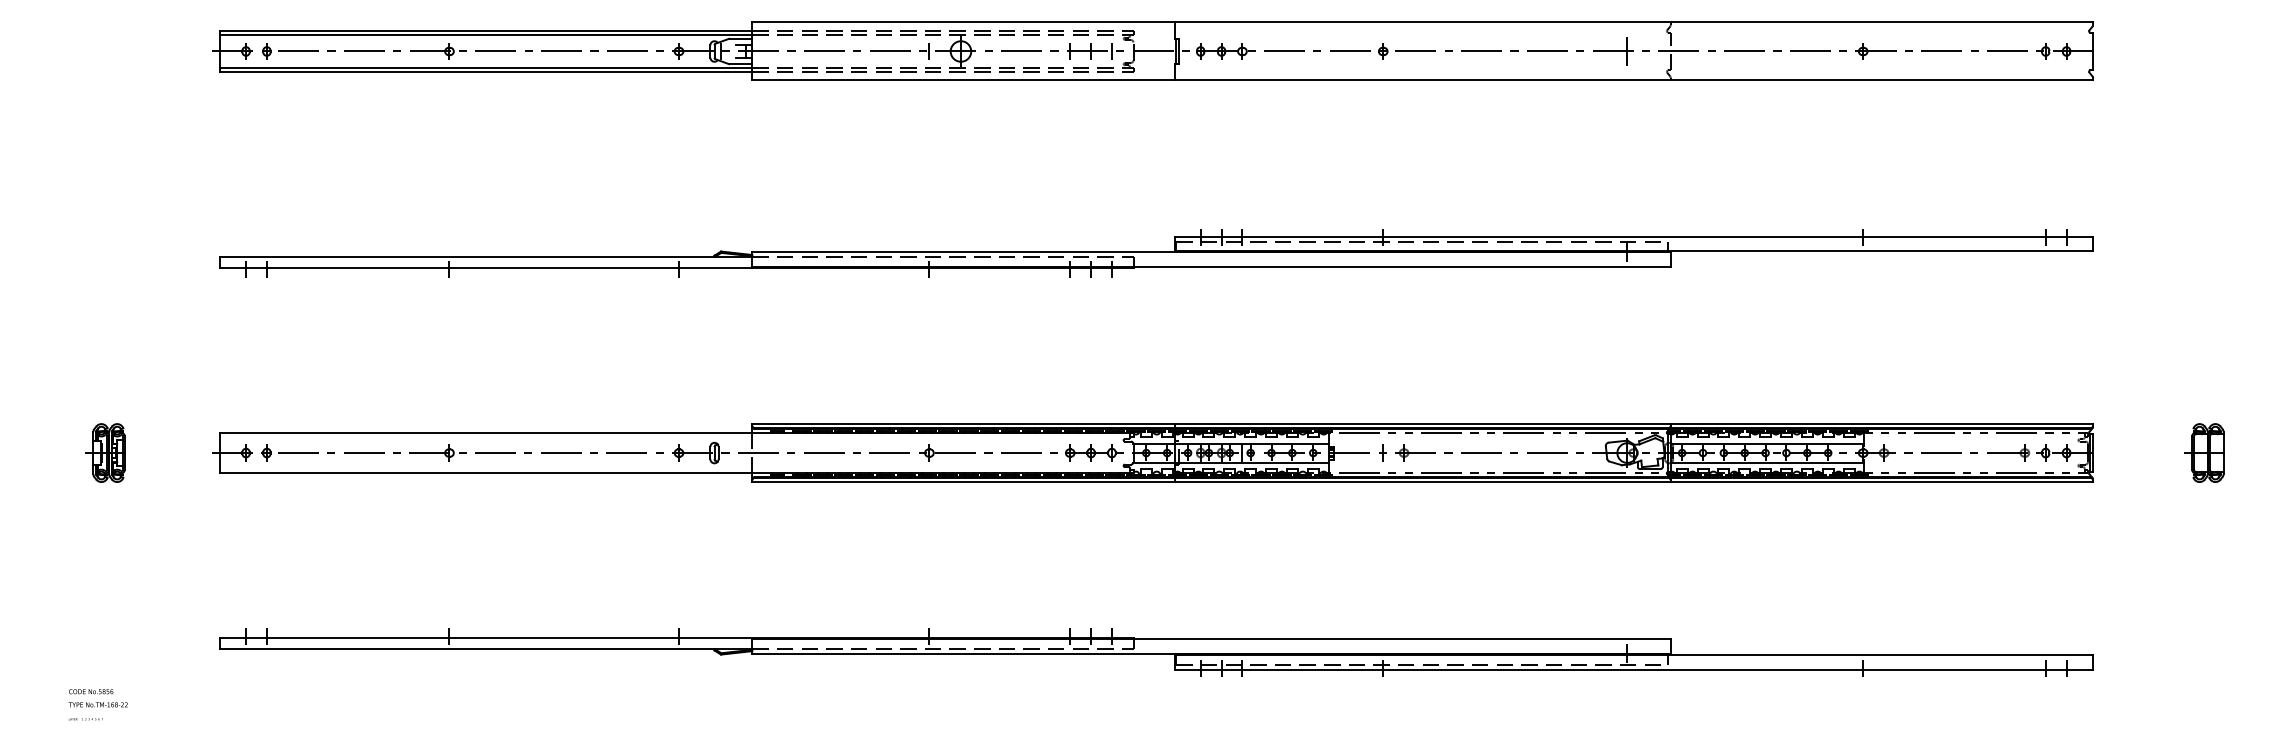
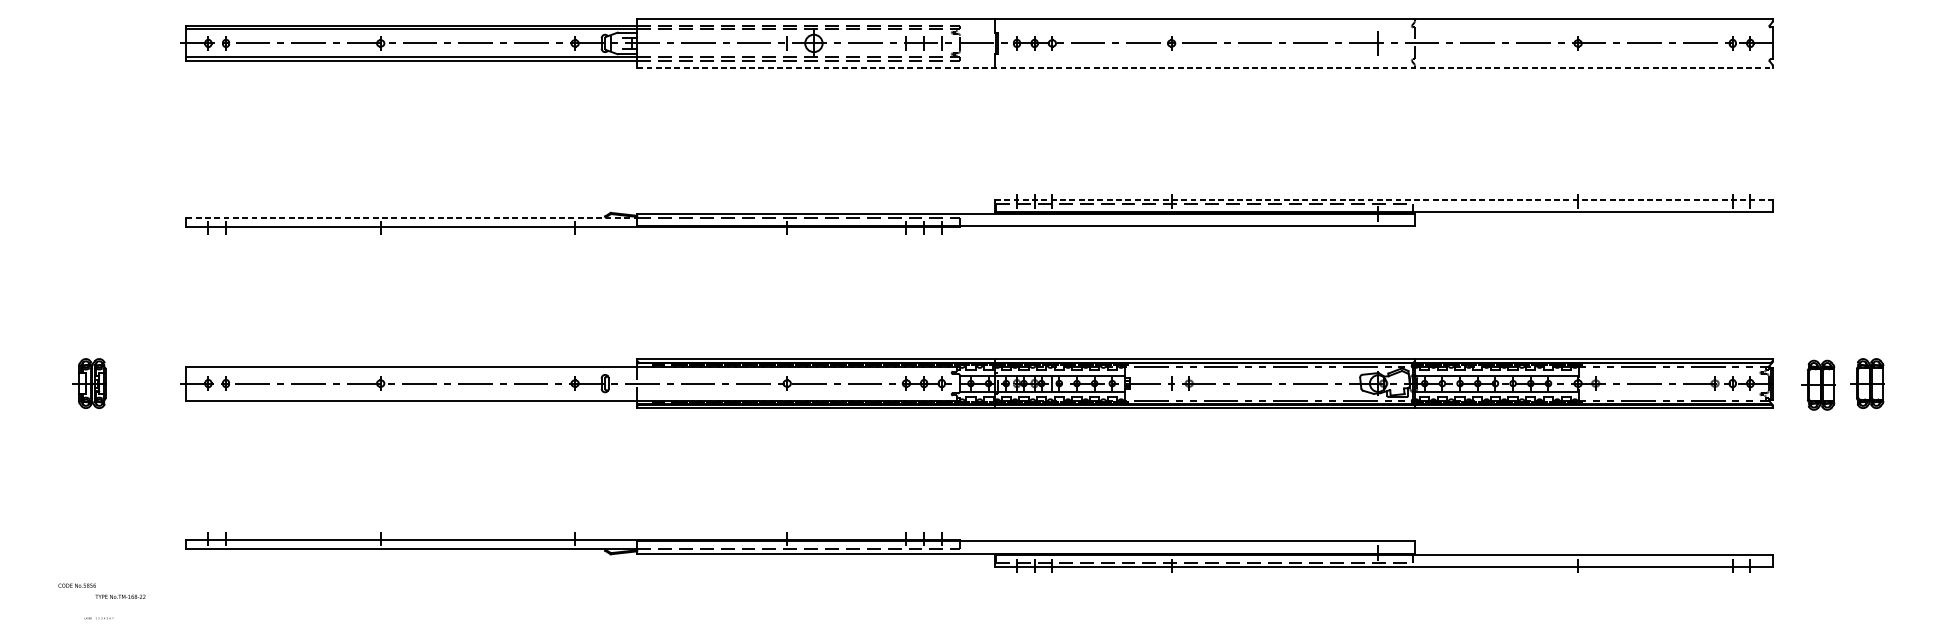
line: (1423, 80) -> (1205, 68), solid -> dashed
line: (1634, 236) -> (1384, 200), solid -> dashed
line: (486, 257) -> (412, 217), solid -> dashed
part: (2146, 454) -> (1818, 384), added
text: (97, 704) -> (119, 596), moved
text: (85, 719) -> (98, 618), moved

